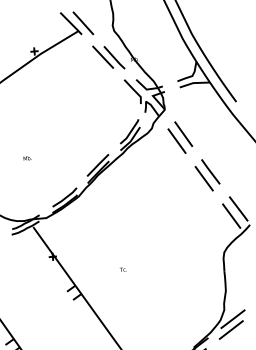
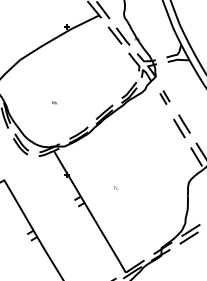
part: (179, 137) -> (164, 97), size x0.6

